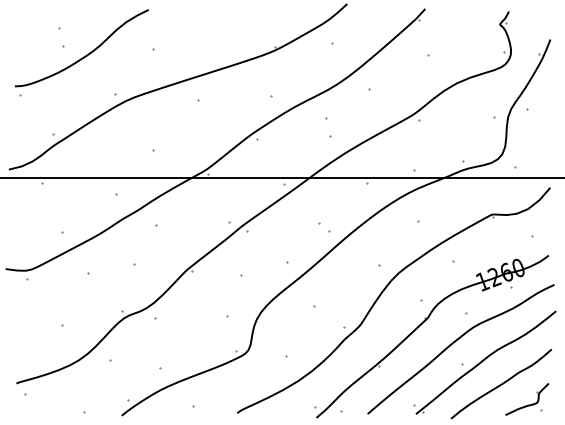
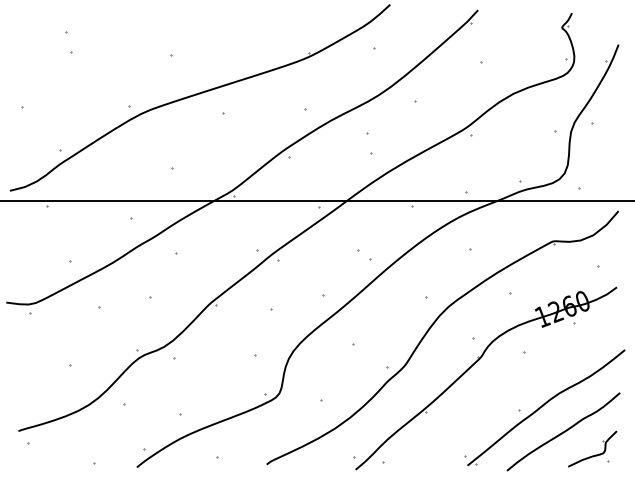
curve: (87, 53) -> (98, 60), removed
curve: (455, 342) -> (511, 385), removed

